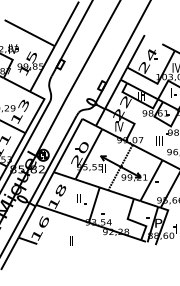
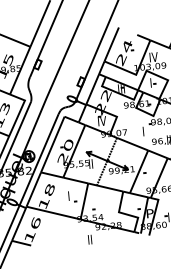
text: (159, 140) -> (143, 131), III -> I
text: (78, 198) -> (68, 196), II -> I
text: (71, 240) -> (90, 239), moved

